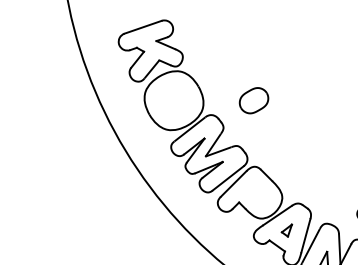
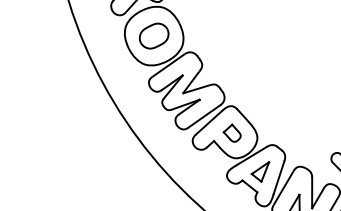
part: (253, 100) -> (153, 35), moved
part: (256, 193) -> (231, 132), added
part: (286, 230) -> (259, 171), size x1.67

